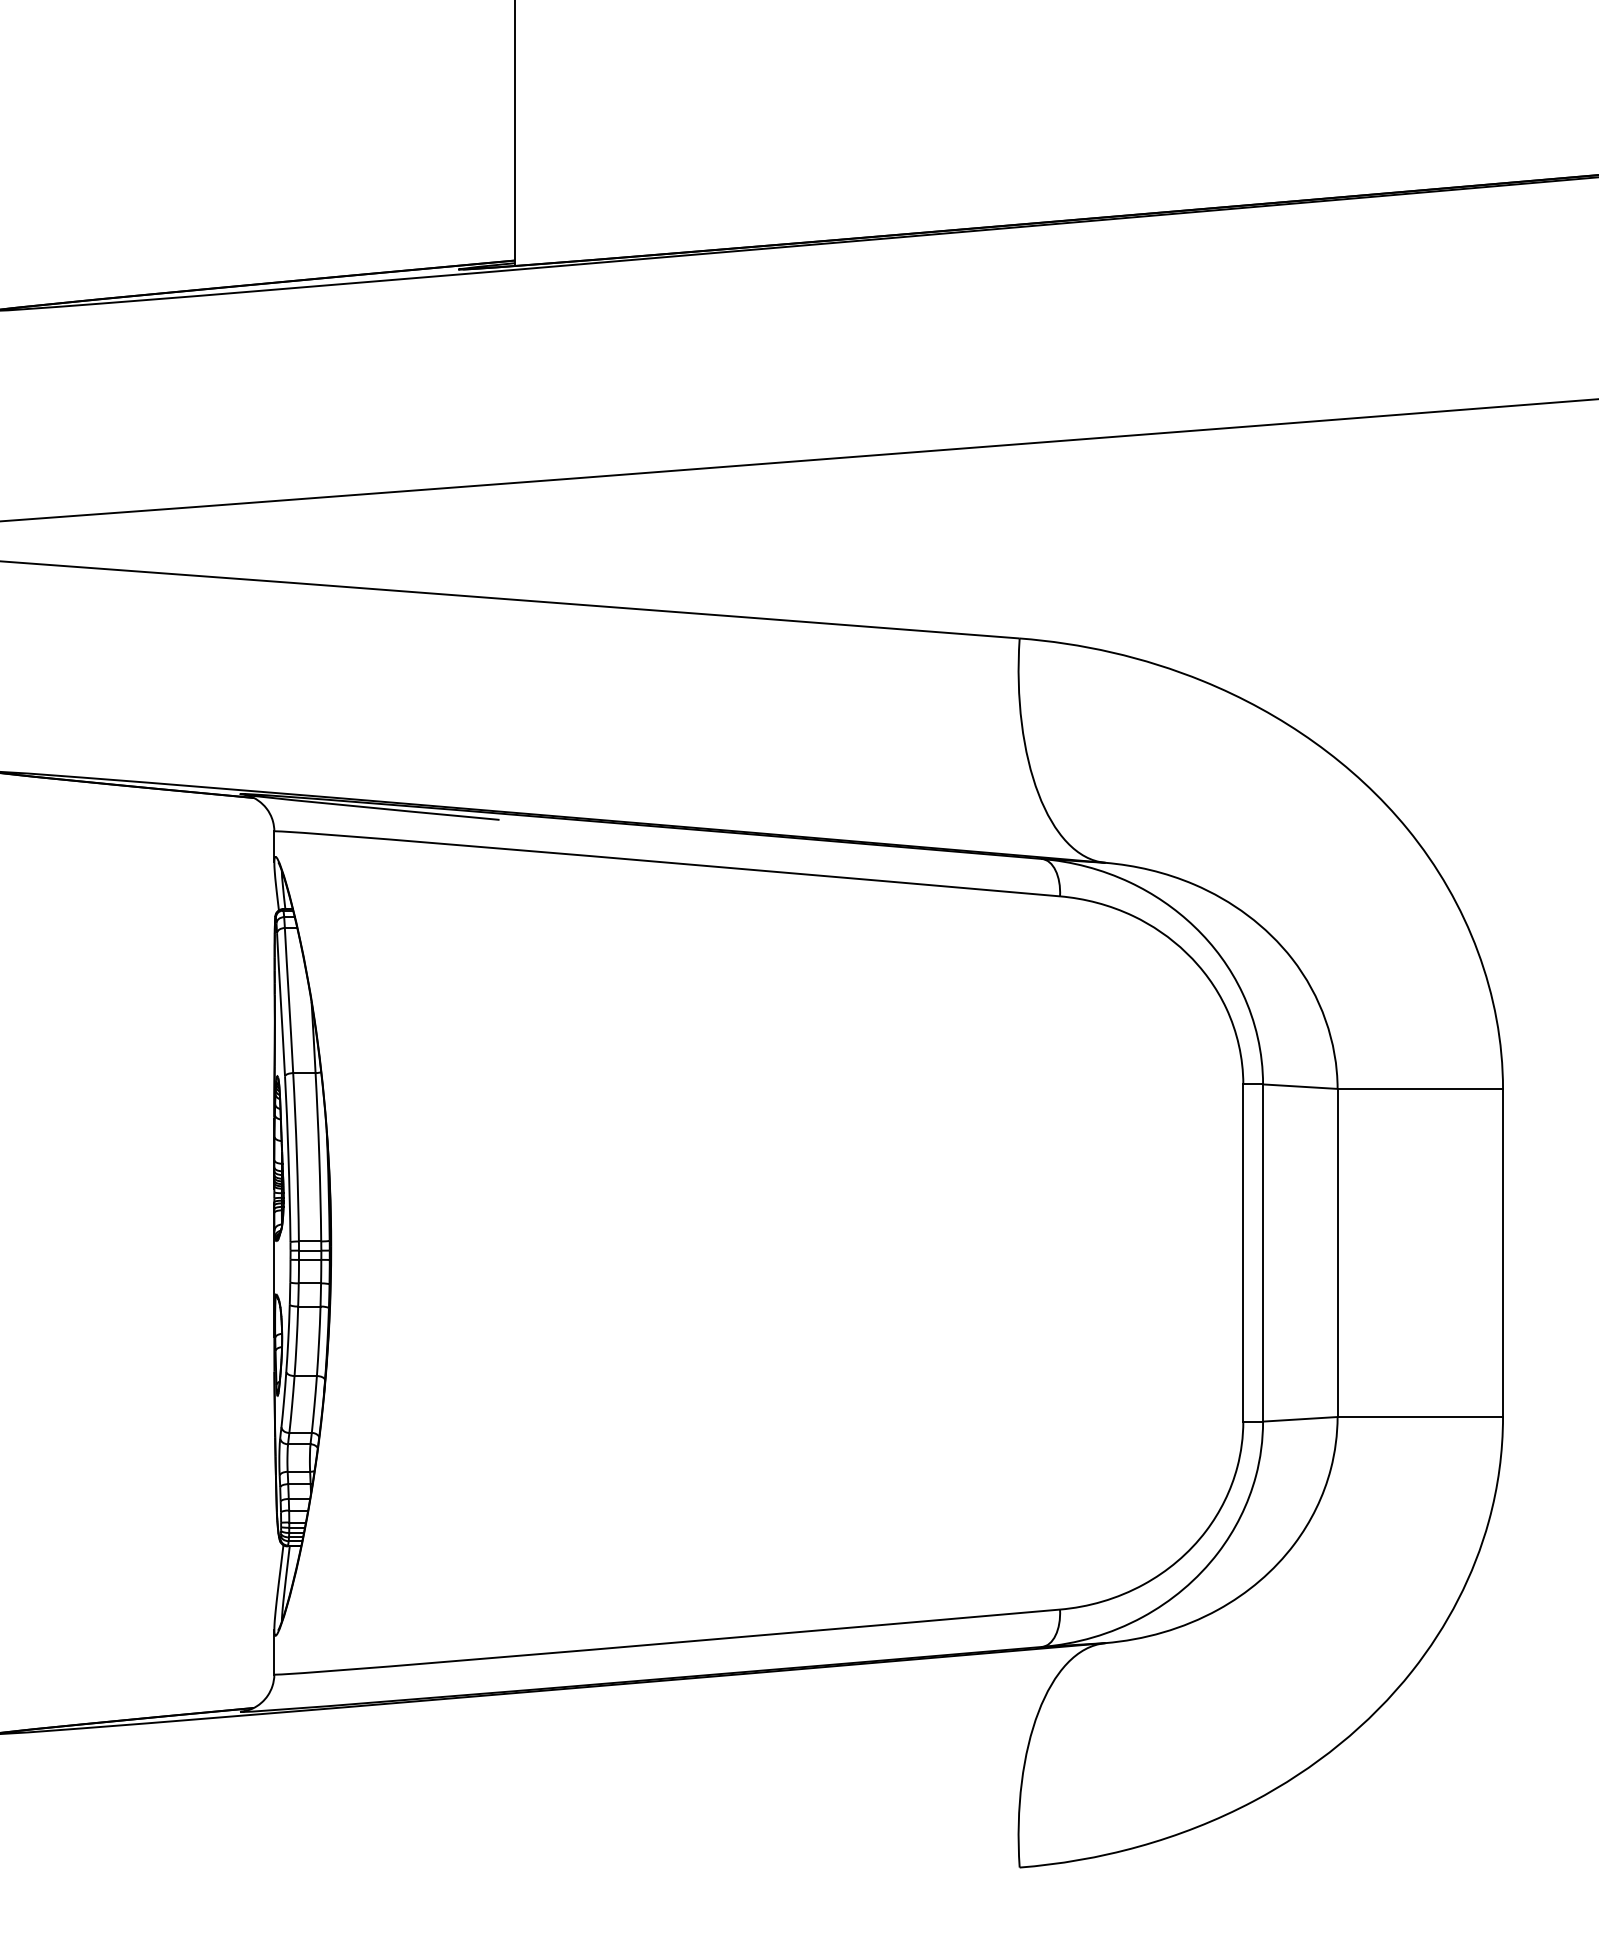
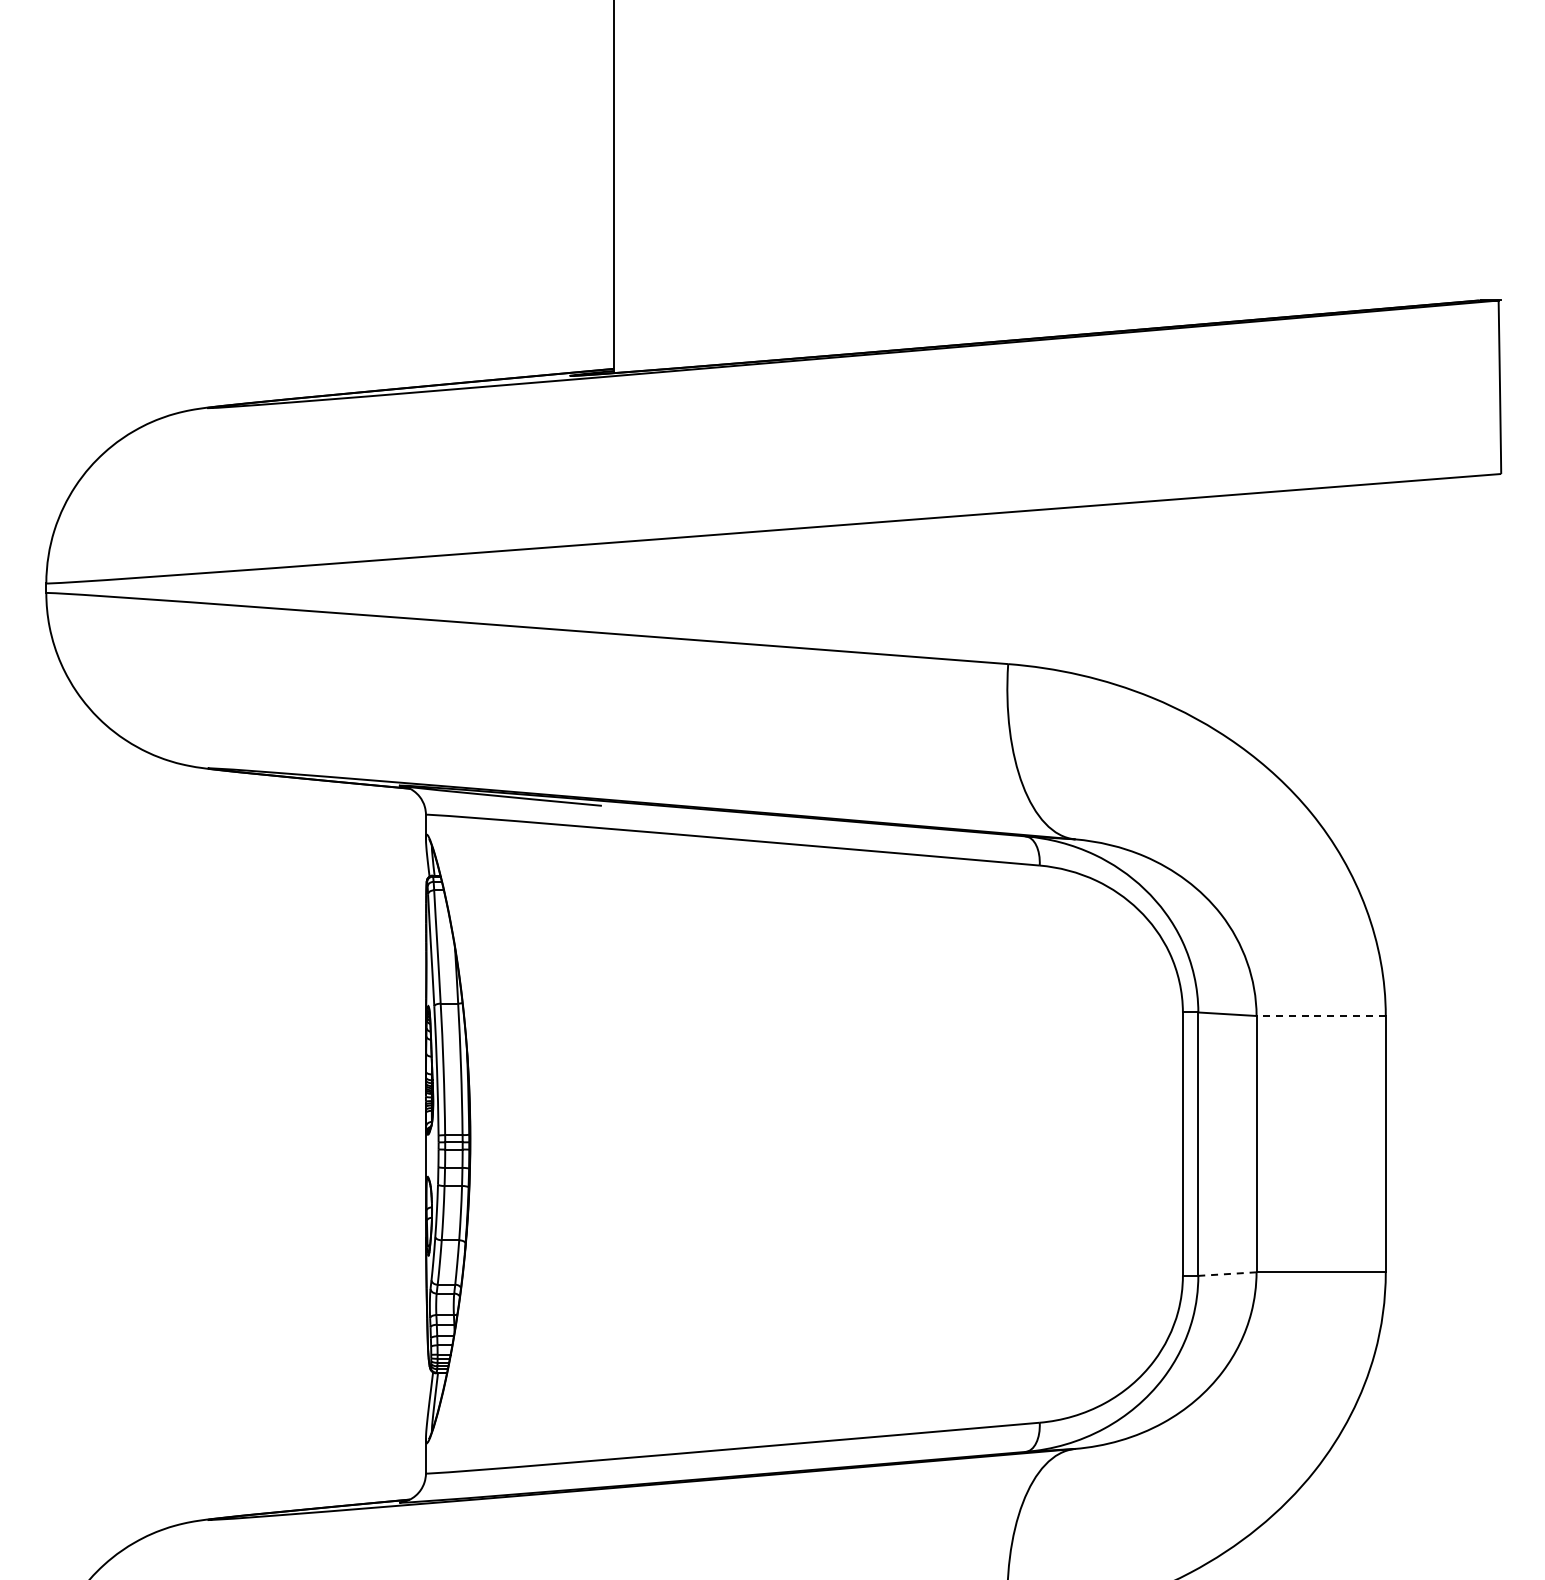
line: (1420, 1089) -> (1321, 1016), solid -> dashed
line: (1299, 1419) -> (1226, 1274), solid -> dashed

